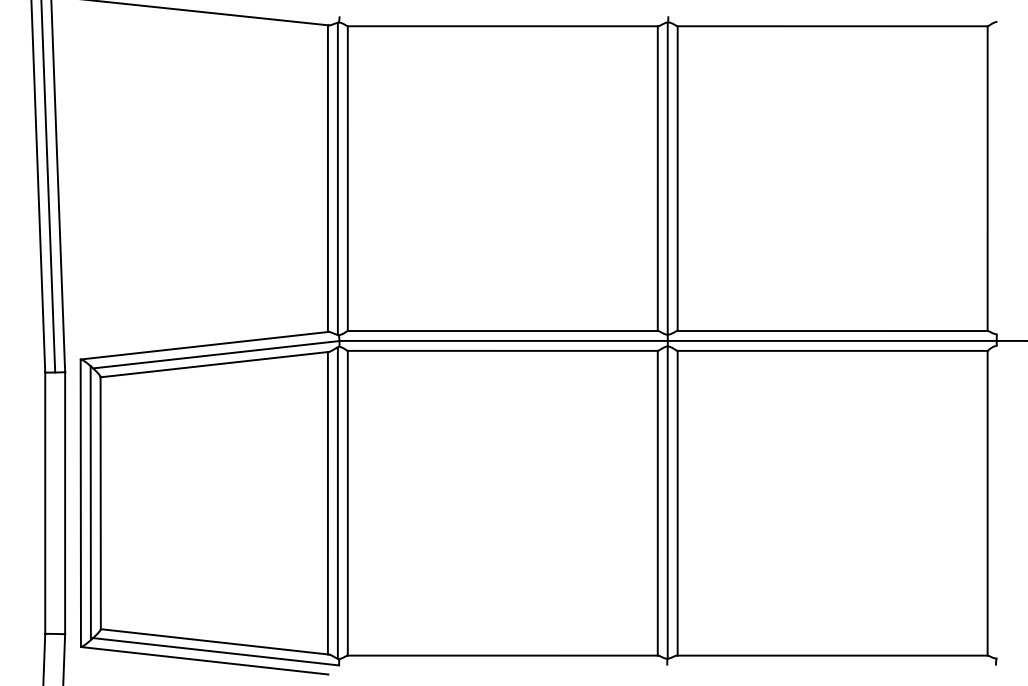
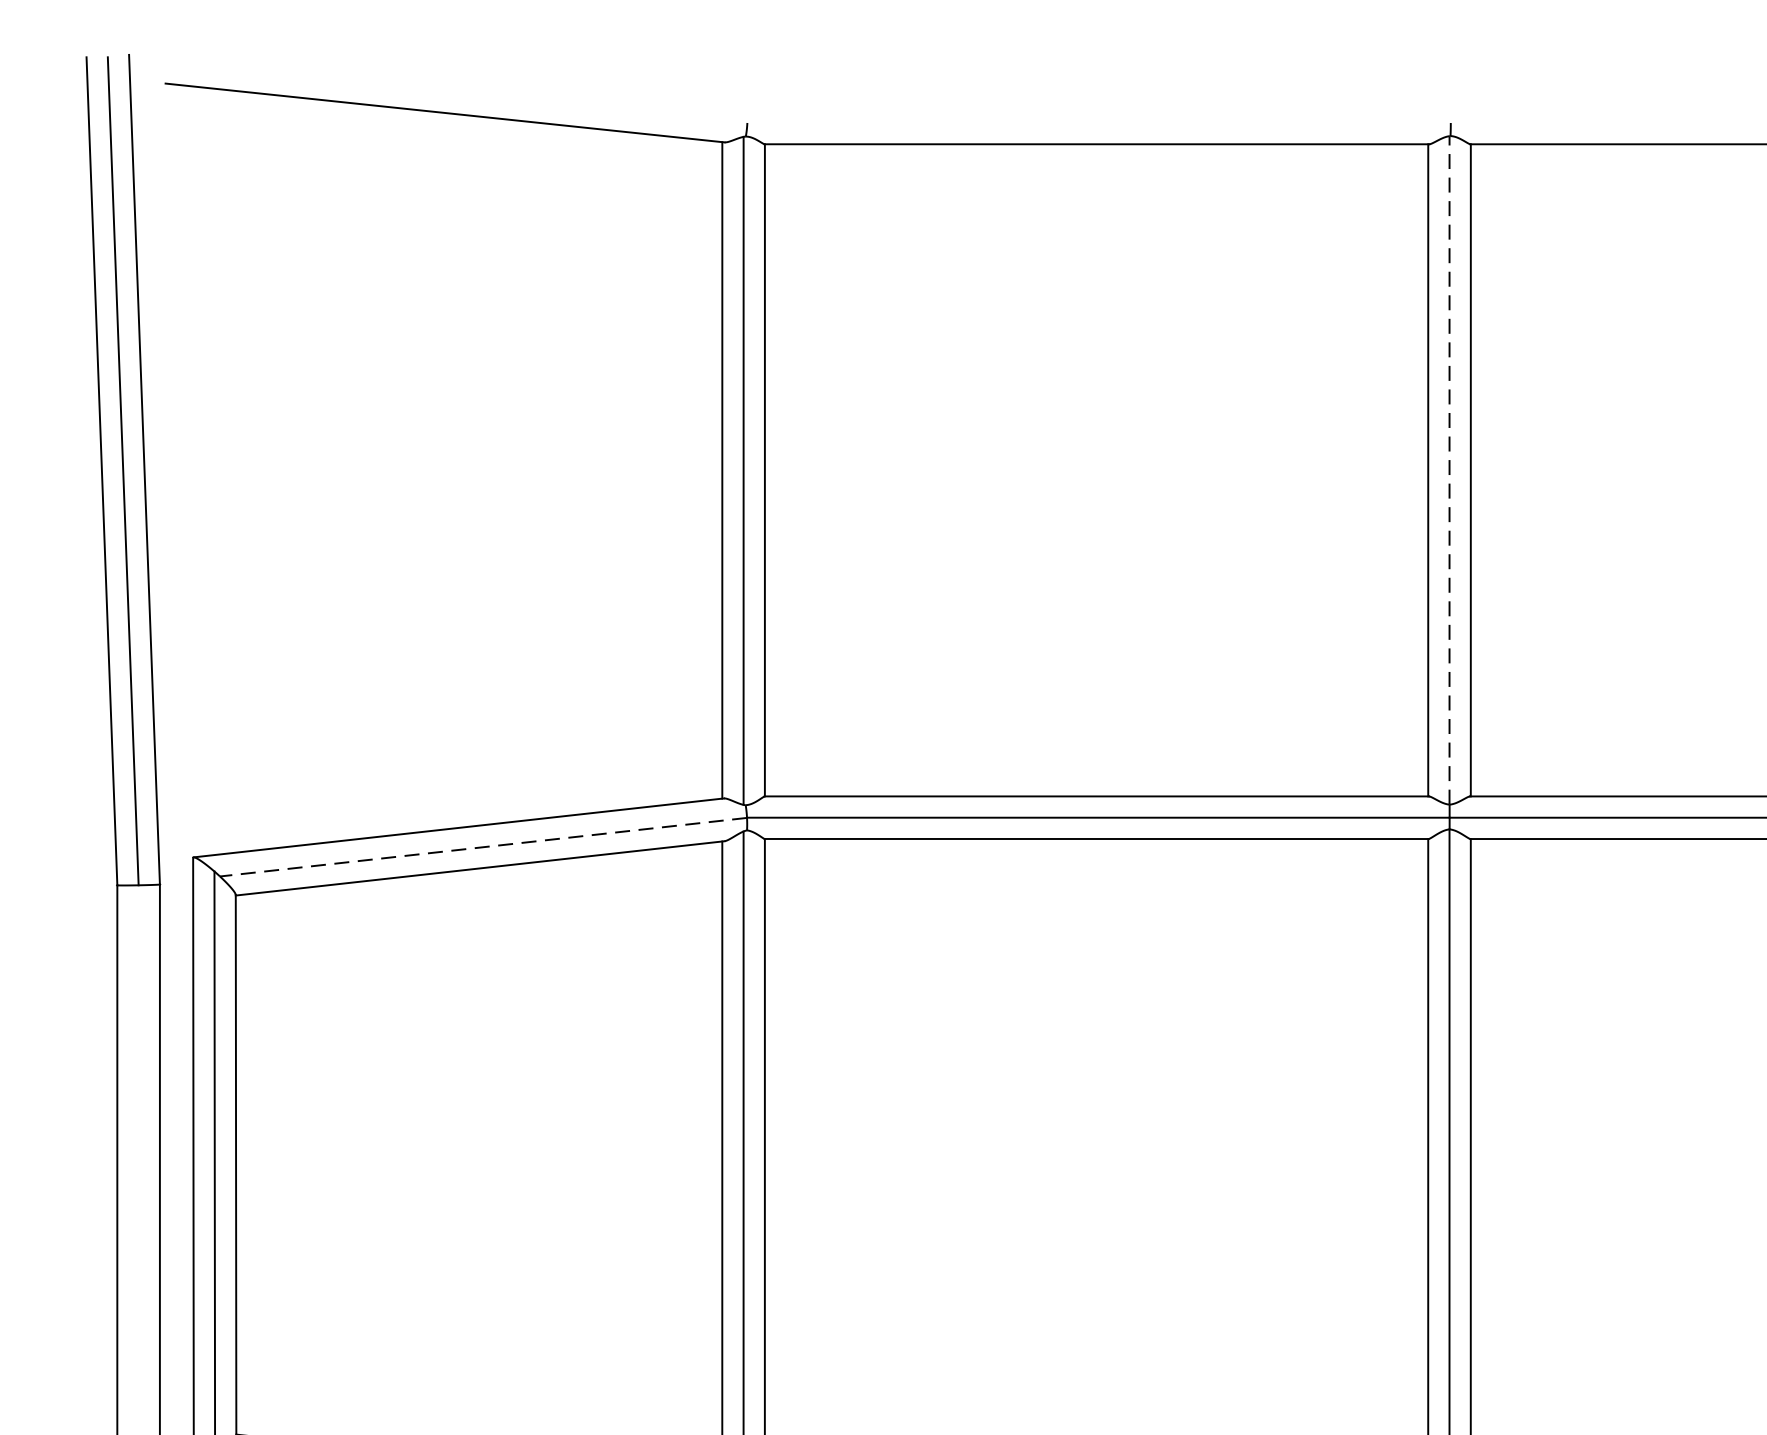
line: (667, 178) -> (1449, 470), solid -> dashed
line: (216, 354) -> (483, 846), solid -> dashed

